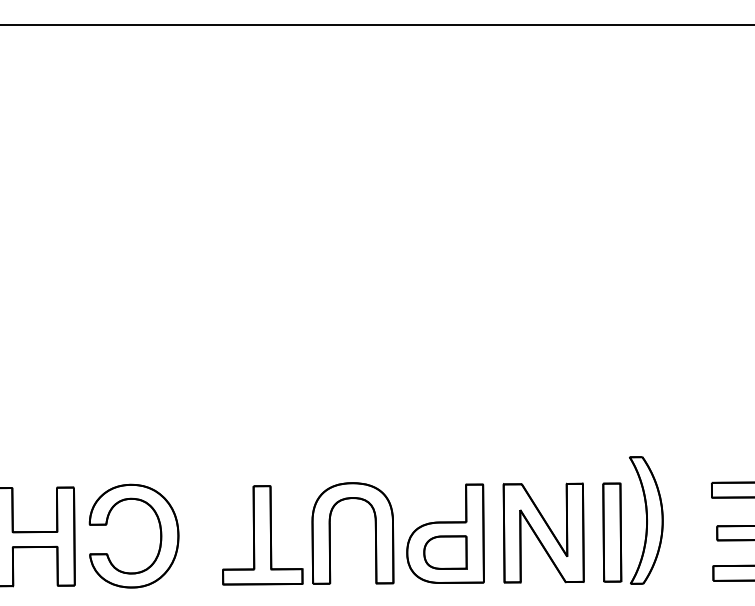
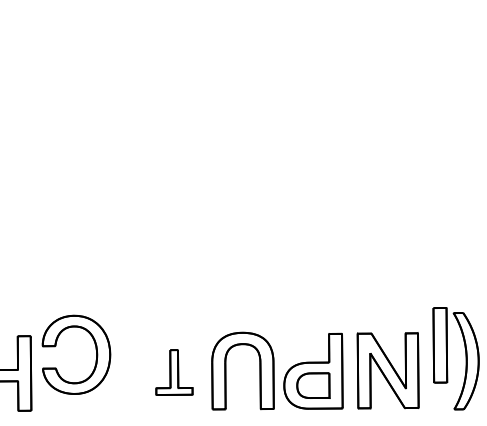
part: (159, 529) -> (95, 349), moved
part: (612, 532) -> (440, 345), moved
part: (262, 535) -> (174, 372), size x0.6

